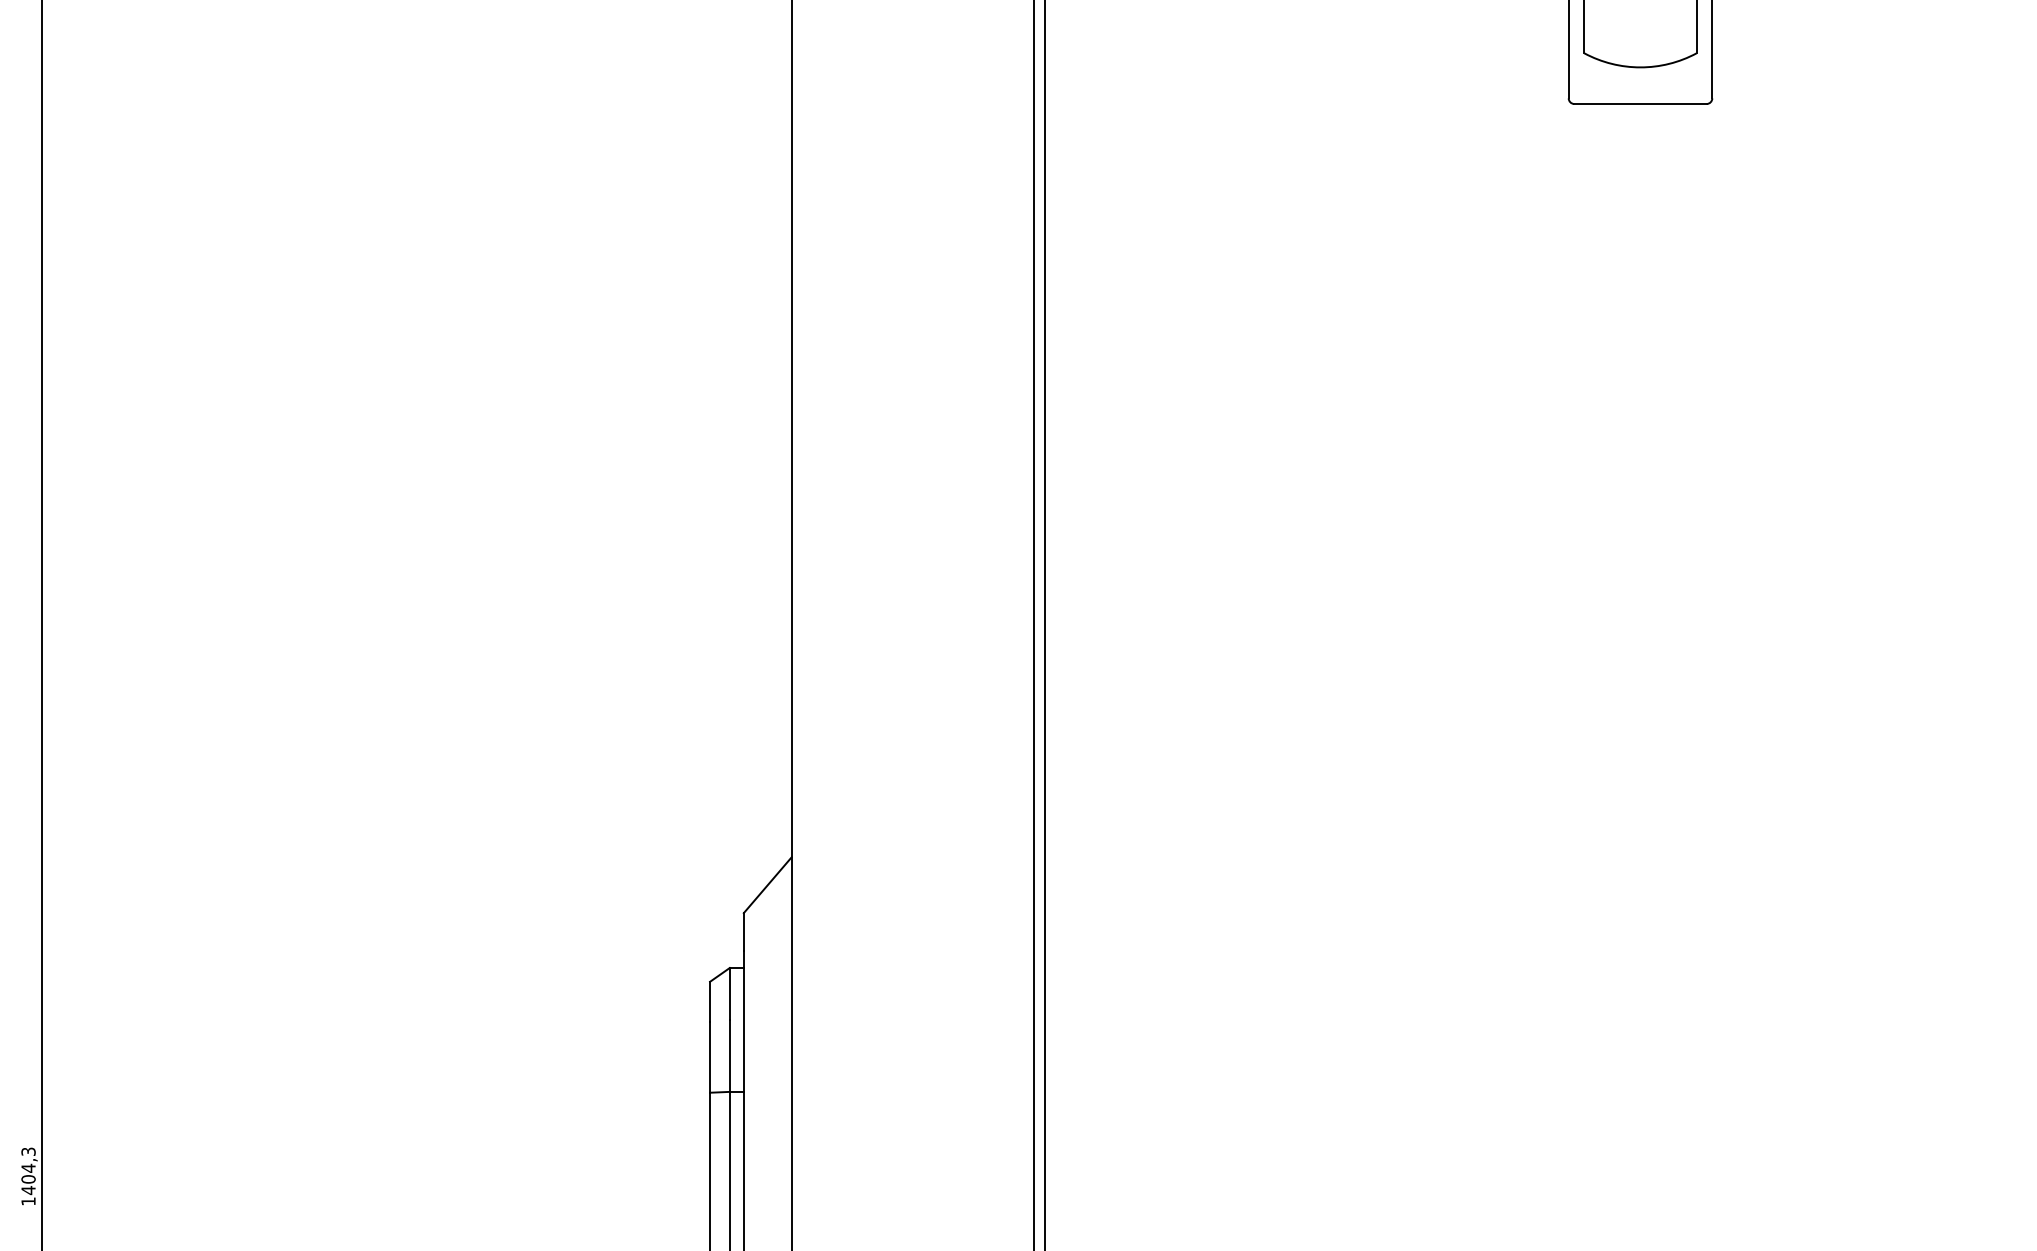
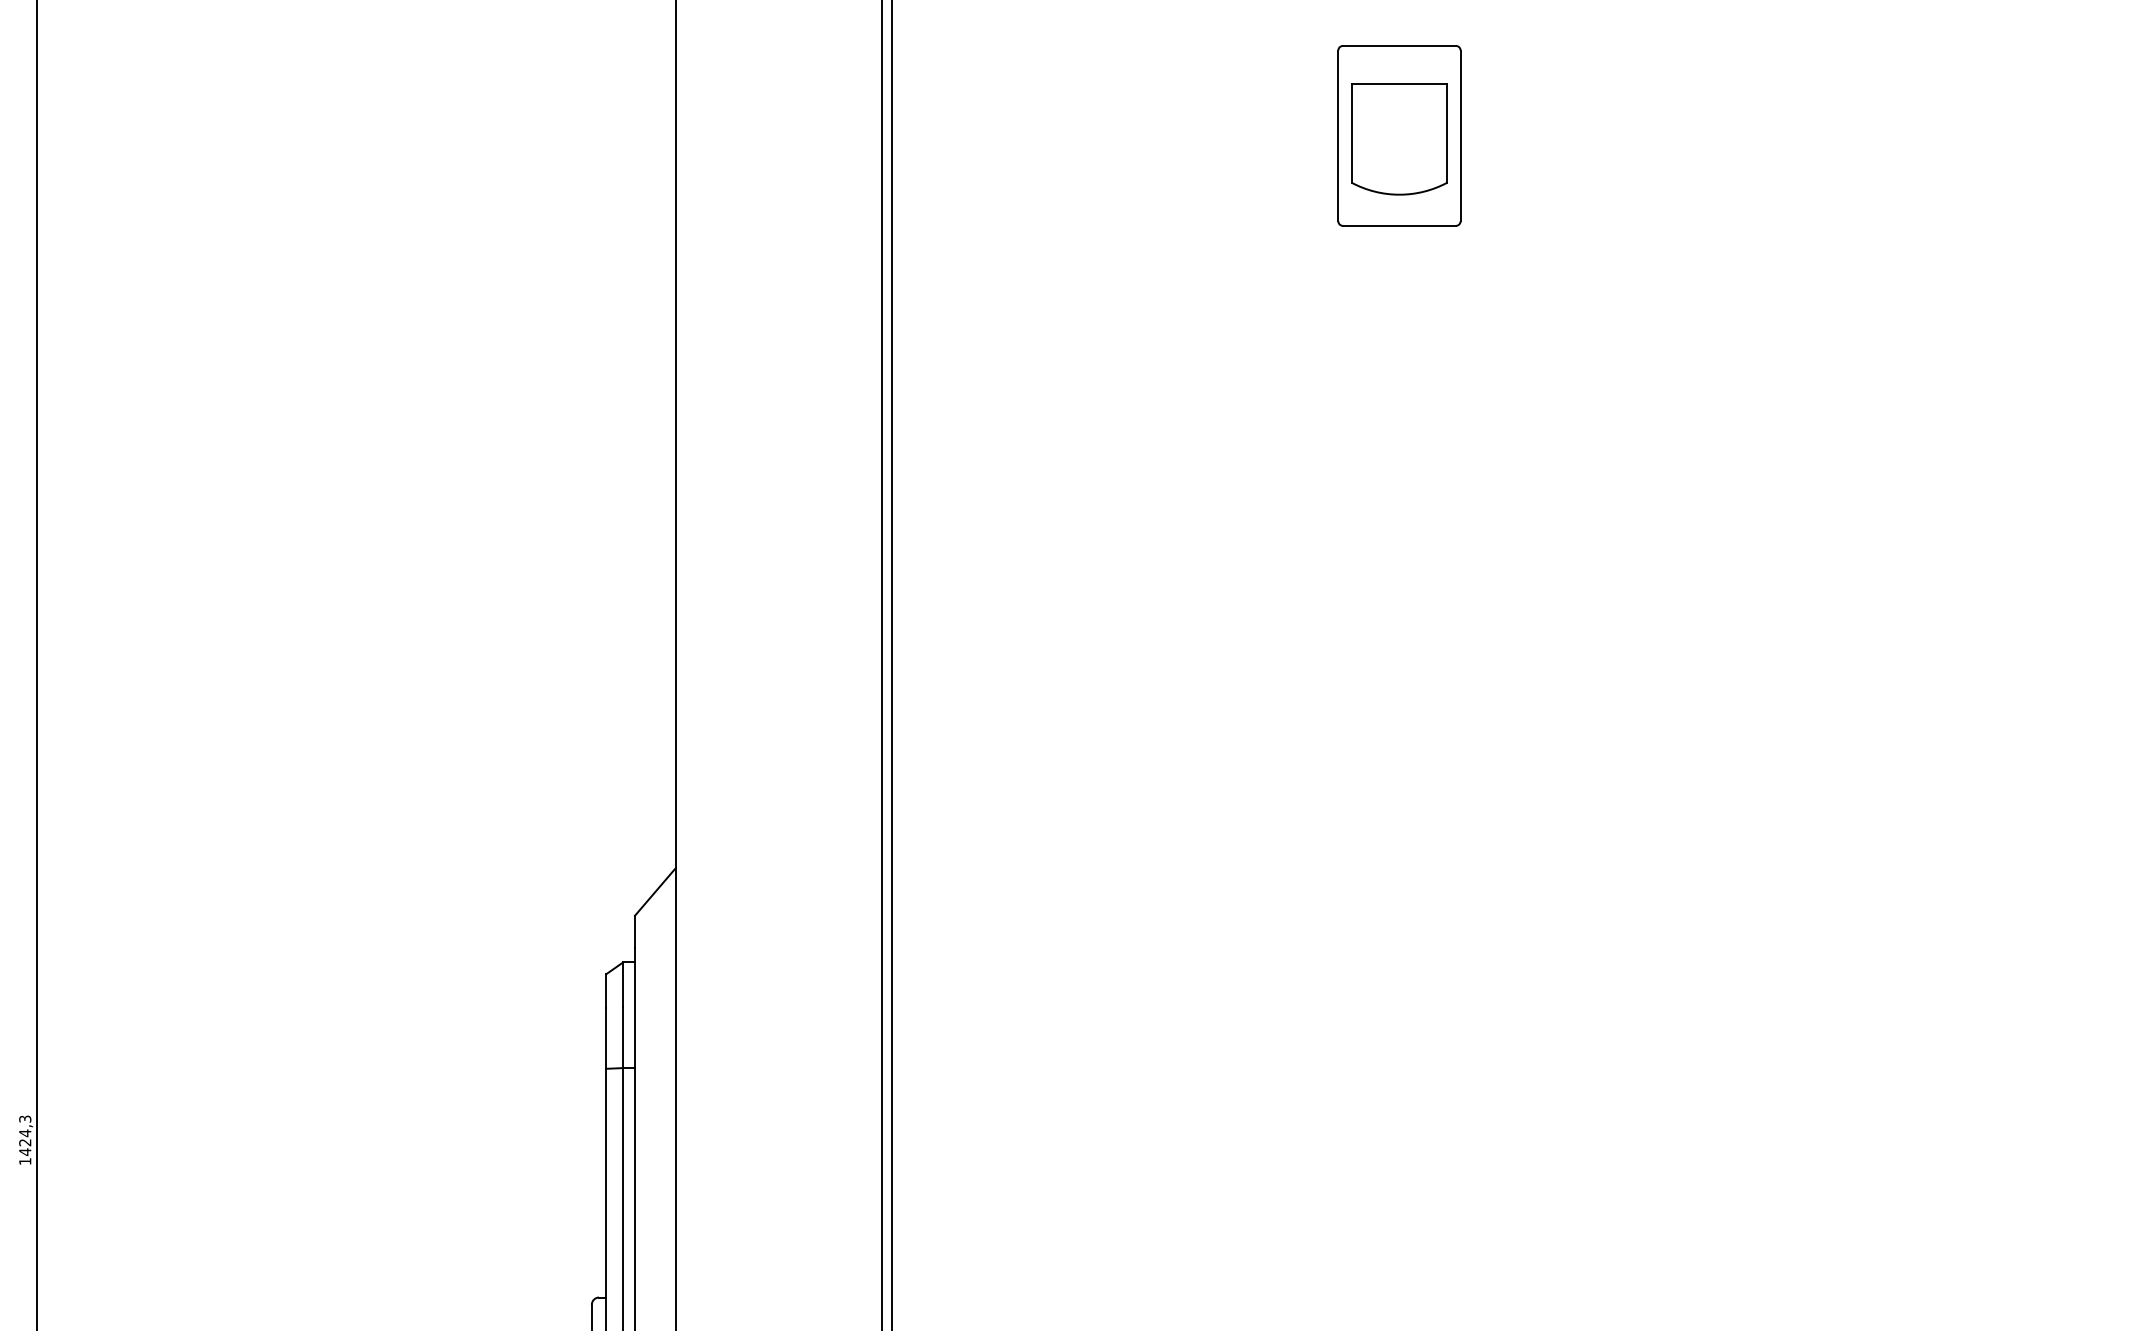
text: (28, 1179) -> (25, 1142), 1404,3 -> 1424,3

